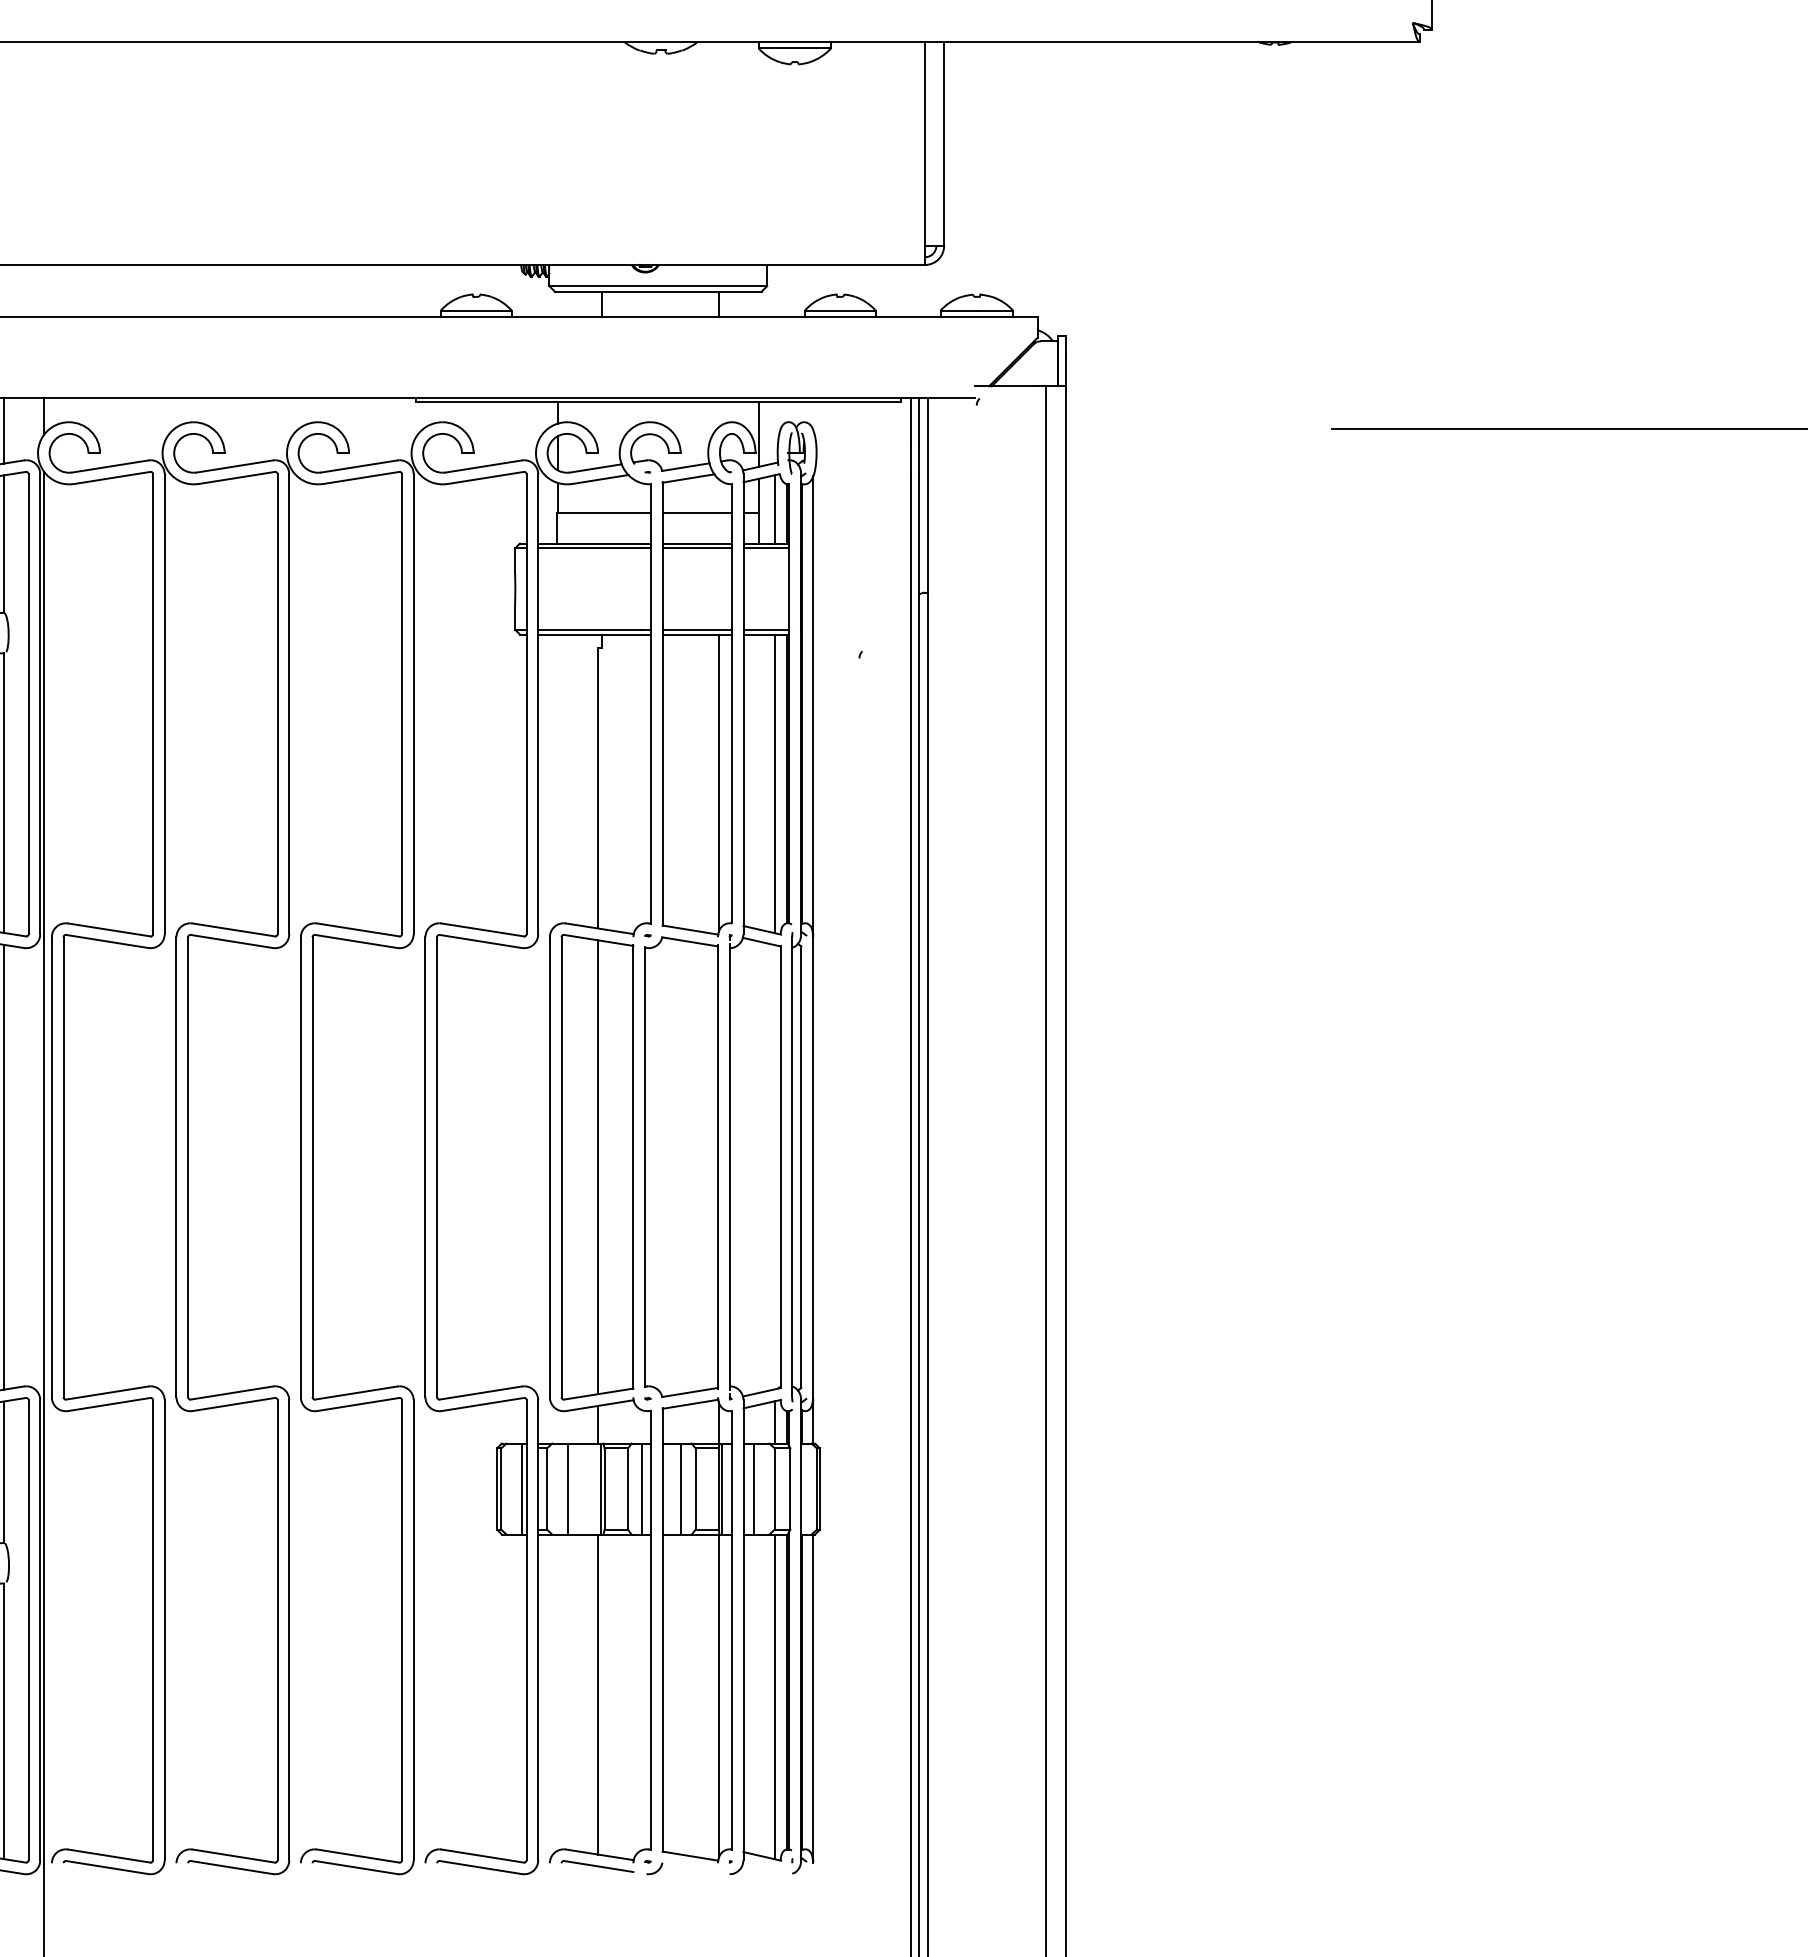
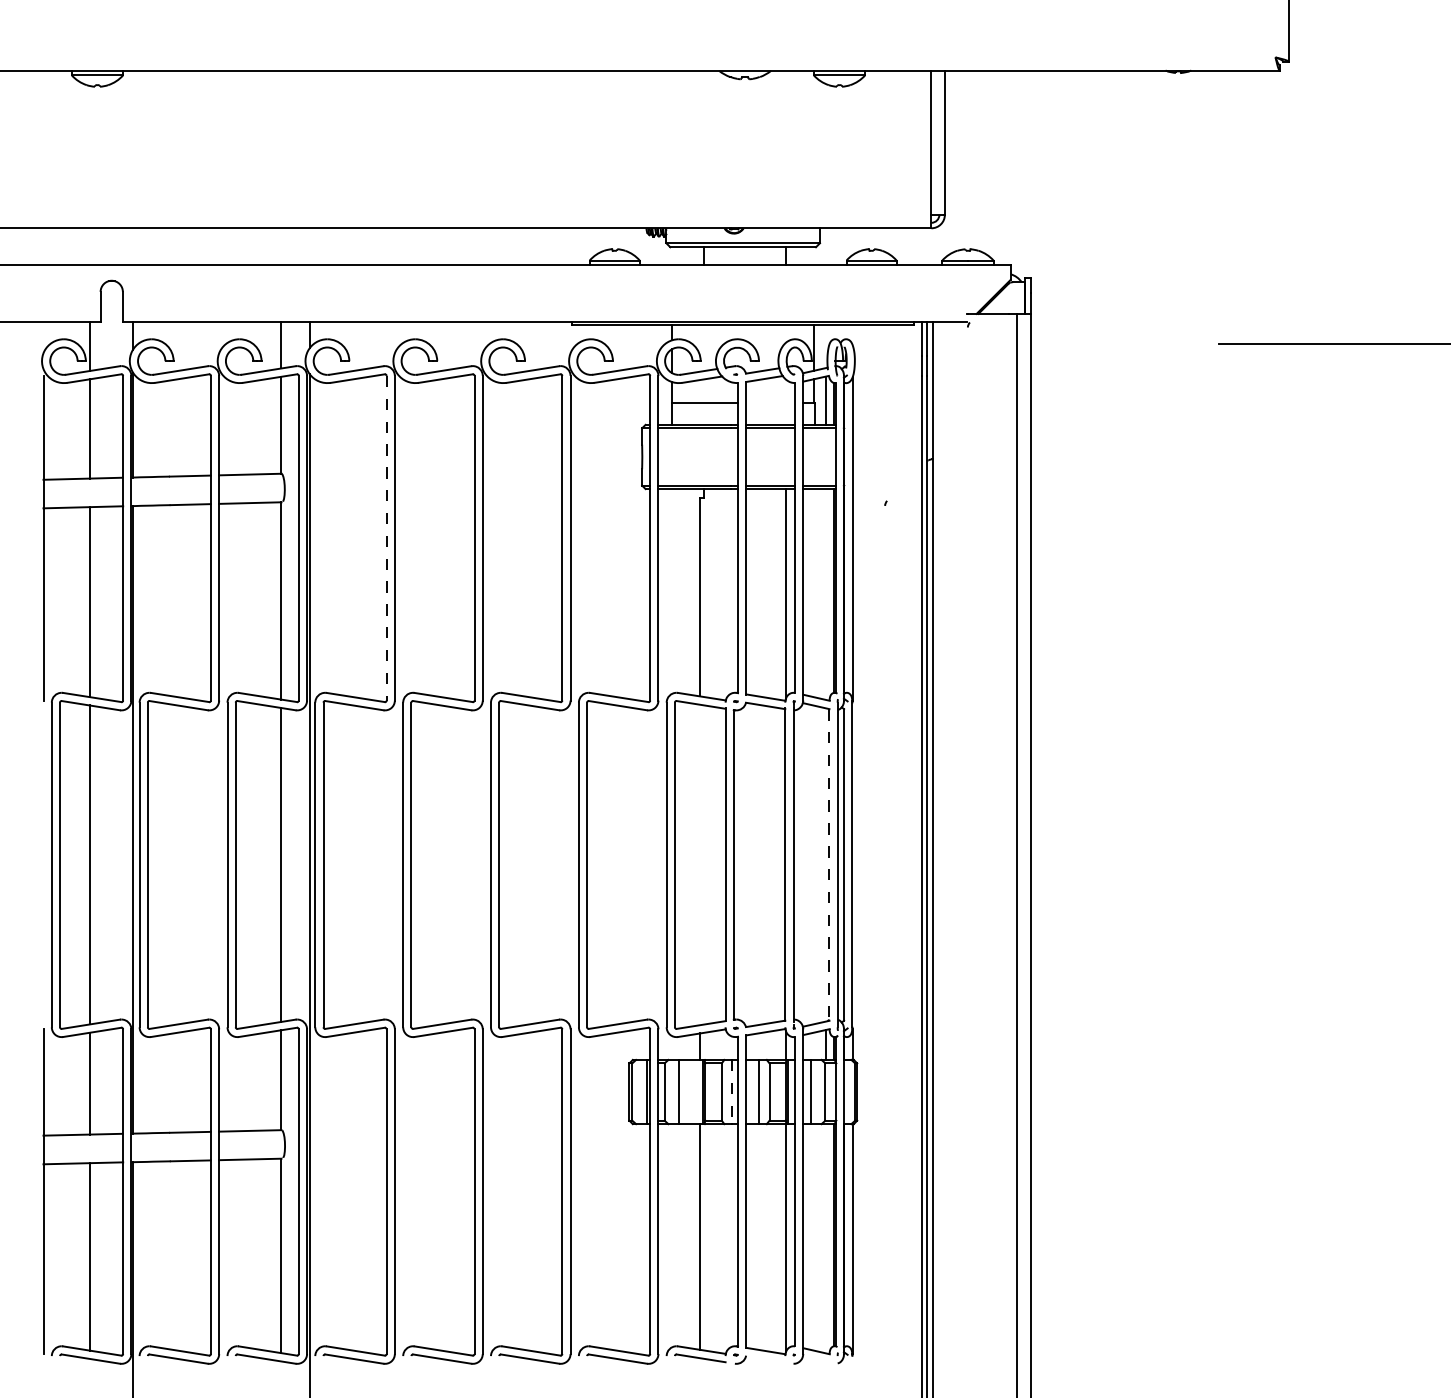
line: (697, 513) -> (770, 403), removed
line: (152, 704) -> (386, 538), solid -> dashed
line: (774, 783) -> (825, 594), removed
line: (597, 1166) -> (700, 864), removed
line: (780, 1166) -> (829, 864), solid -> dashed
line: (641, 1489) -> (731, 1092), solid -> dashed
line: (774, 1696) -> (825, 1238), removed

